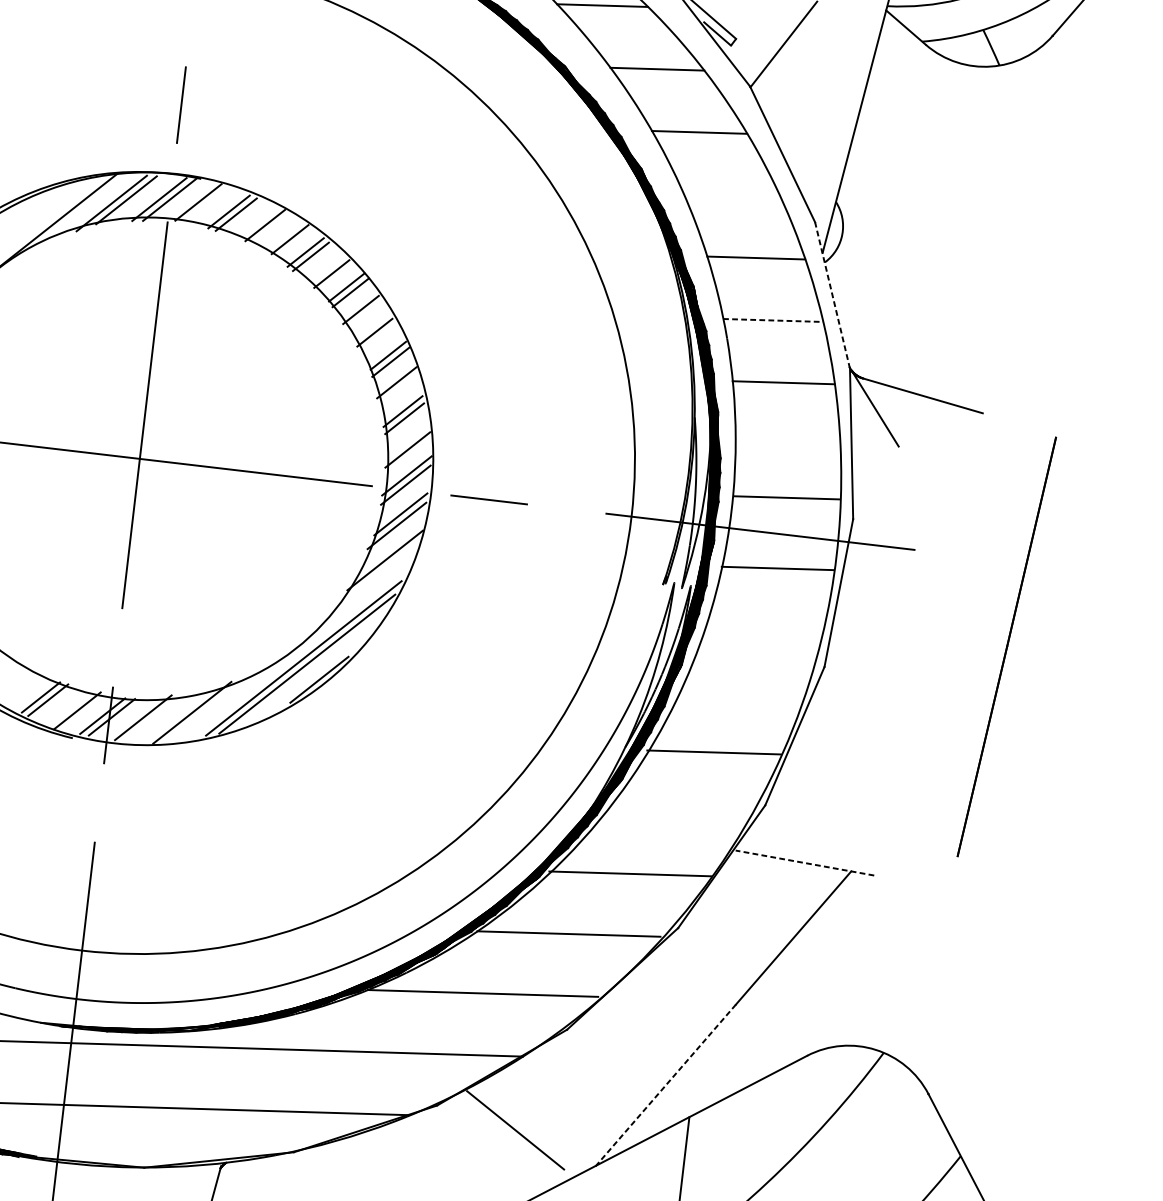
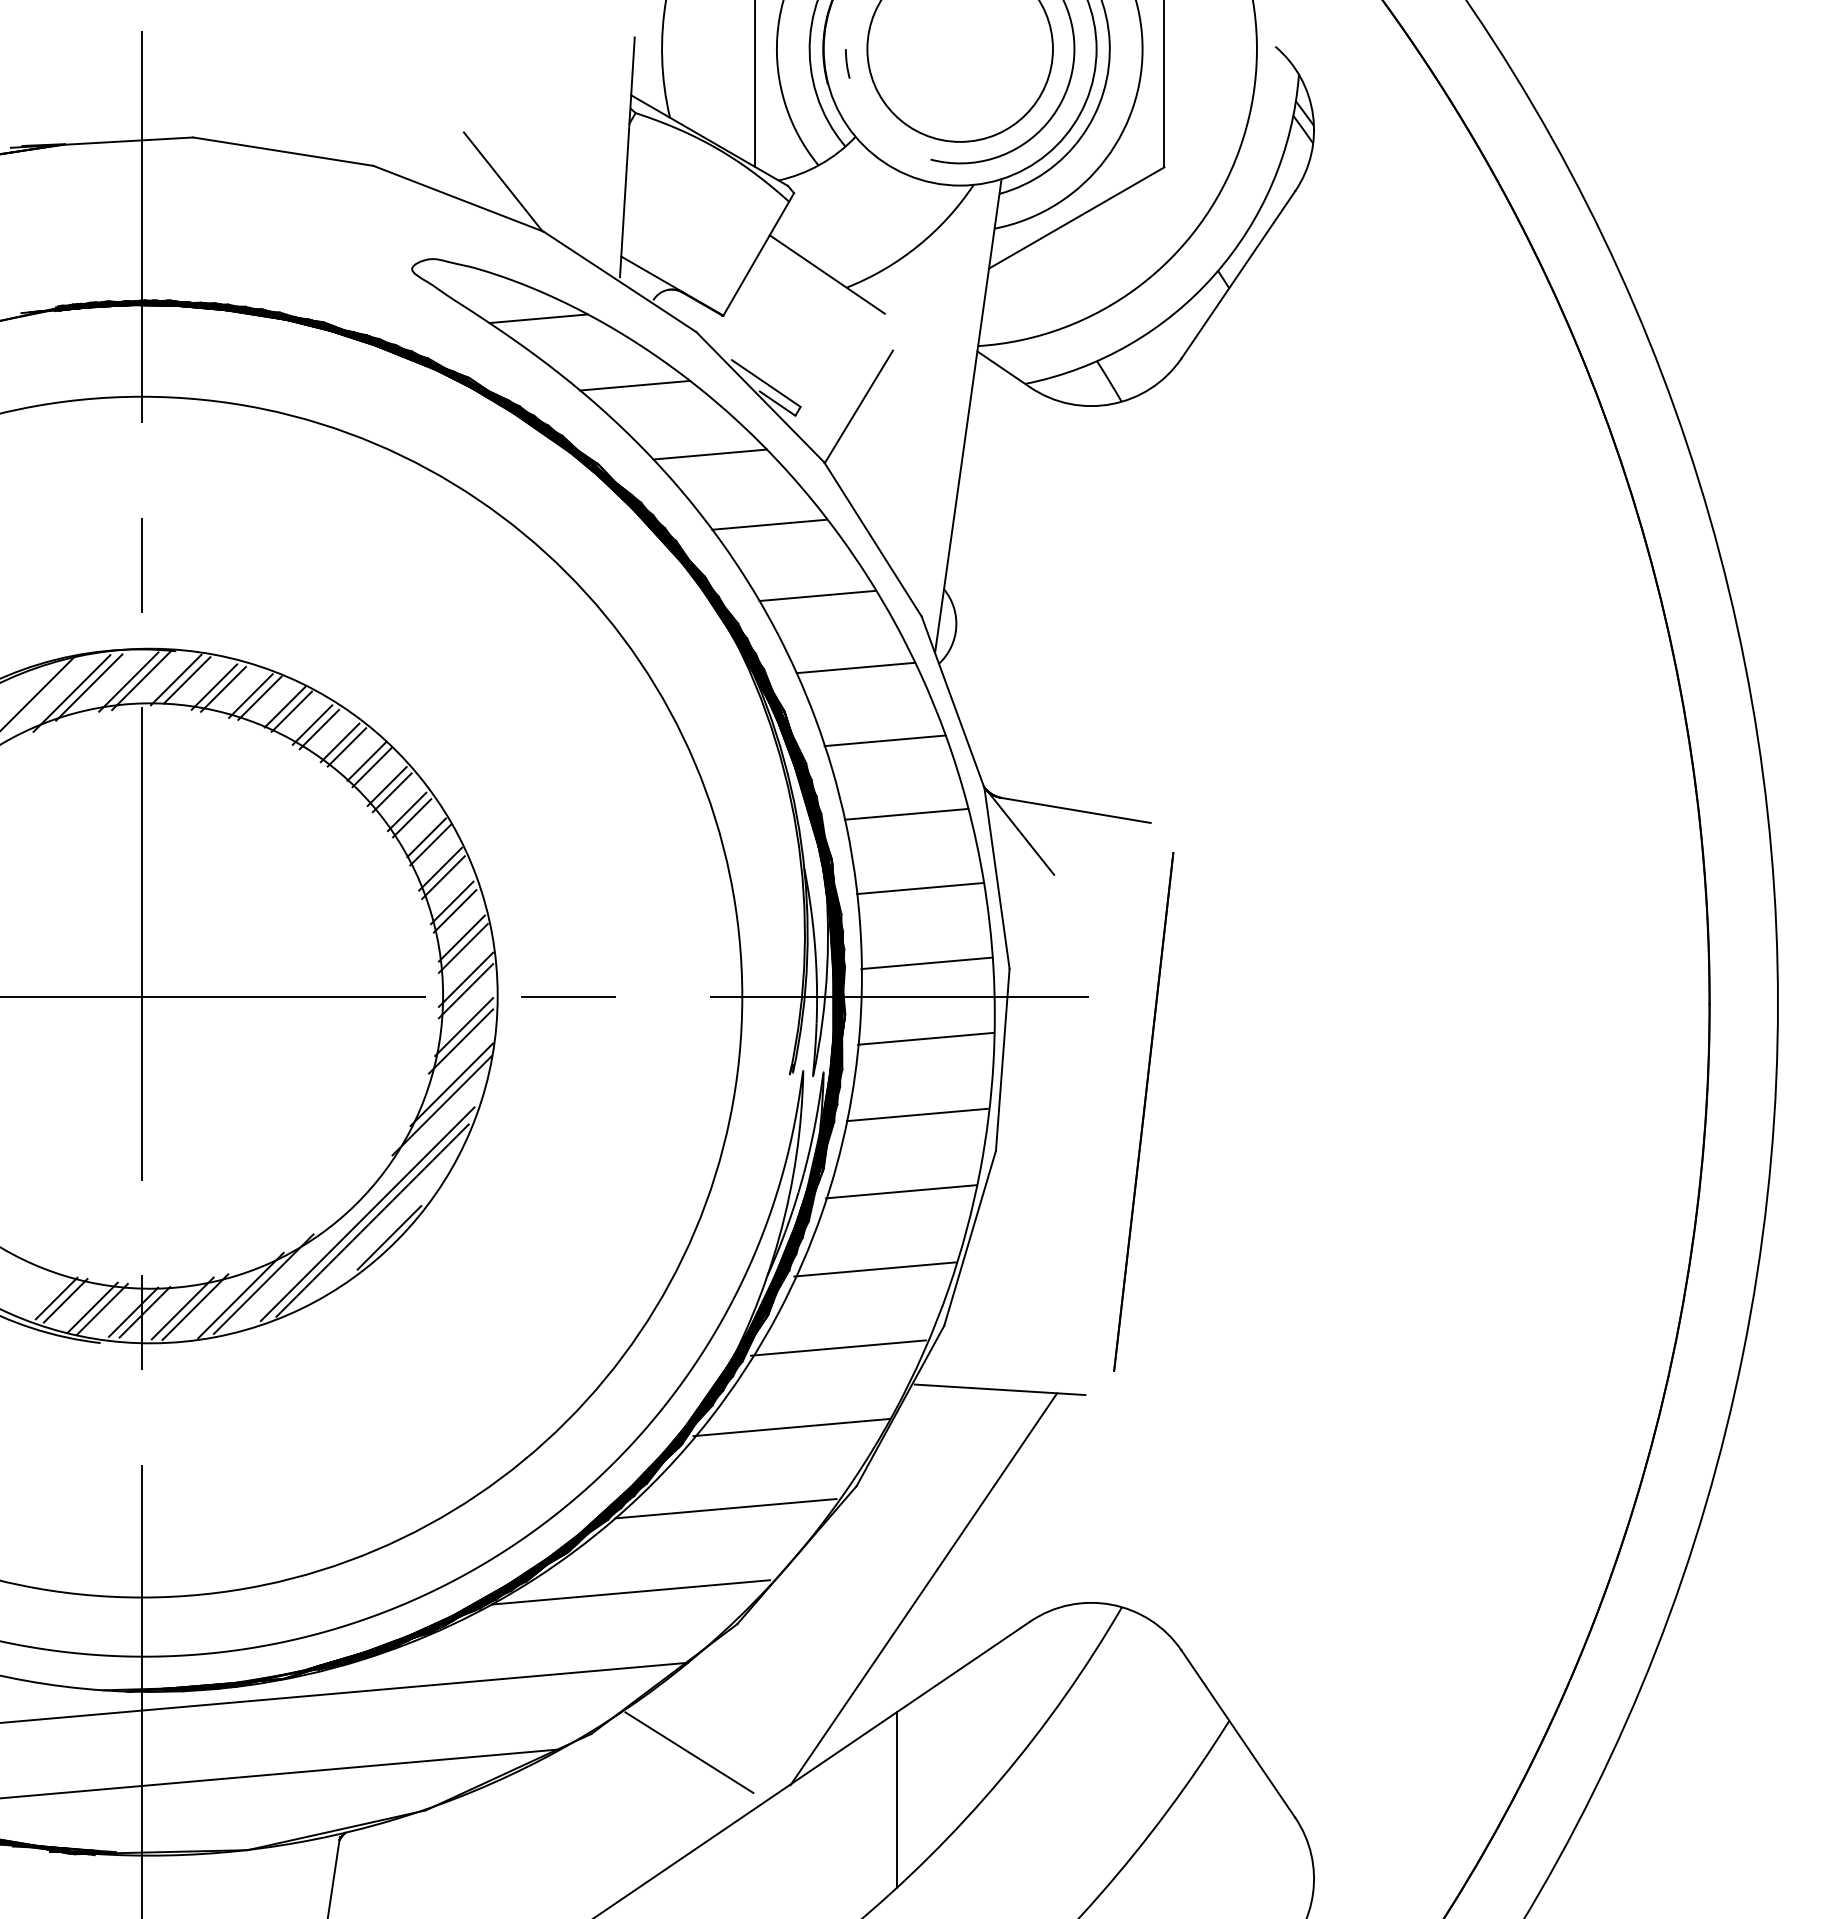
line: (731, 194) -> (817, 595), added
line: (206, 203) -> (186, 680), added
line: (257, 222) -> (250, 695), added
line: (284, 235) -> (284, 707), added
line: (326, 269) -> (339, 742), added
line: (832, 294) -> (952, 701), dashed -> solid
line: (363, 315) -> (391, 792), added
line: (773, 320) -> (885, 740), dashed -> solid
line: (378, 338) -> (412, 818), added
line: (398, 389) -> (443, 877), added
line: (407, 441) -> (461, 938), added
line: (786, 497) -> (920, 888), moved
line: (785, 506) -> (926, 963), added
line: (374, 576) -> (441, 1105), added
line: (763, 629) -> (917, 1114), added
line: (1006, 646) -> (1143, 1111), moved
line: (743, 691) -> (901, 1191), added
line: (211, 705) -> (263, 1283), added
line: (69, 708) -> (92, 1307), added
line: (153, 717) -> (195, 1306), added
line: (675, 812) -> (837, 1347), added
line: (804, 862) -> (999, 1389), dashed -> solid
line: (665, 1086) -> (863, 1678), dashed -> solid

